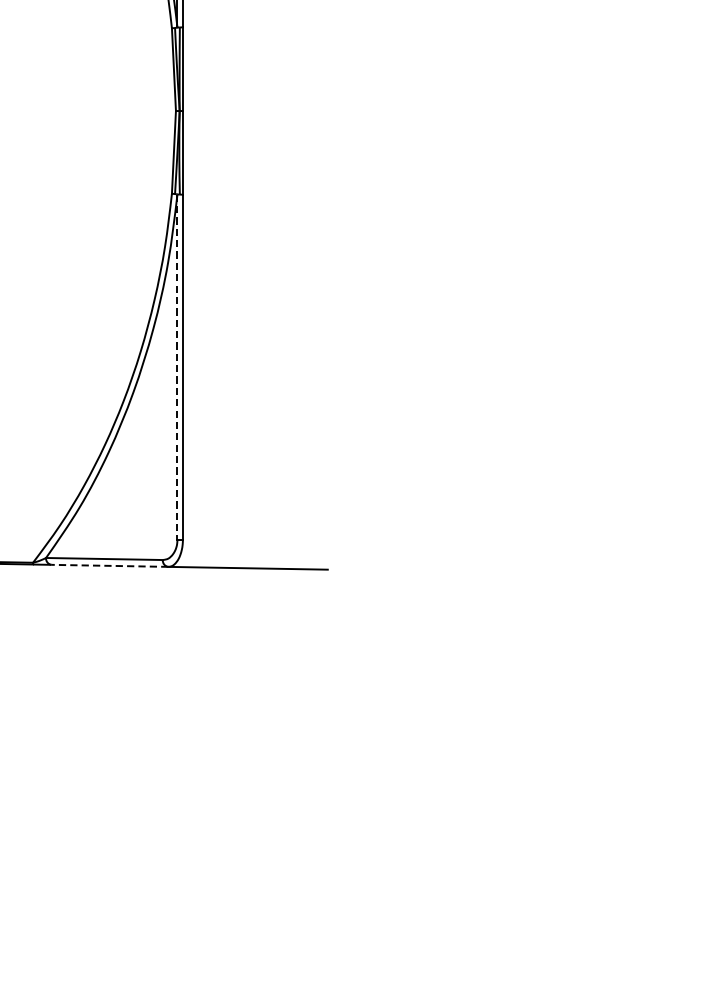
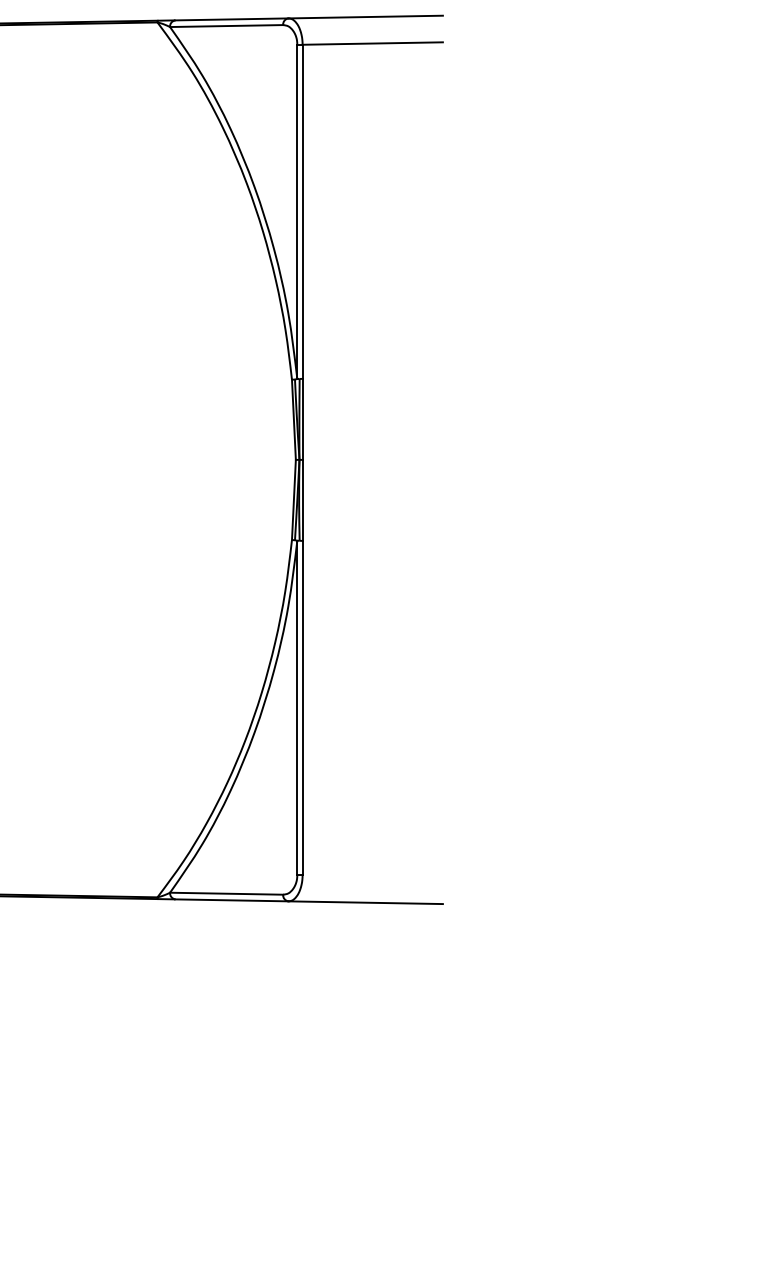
line: (177, 367) -> (297, 708), dashed -> solid
line: (109, 566) -> (231, 900), dashed -> solid

